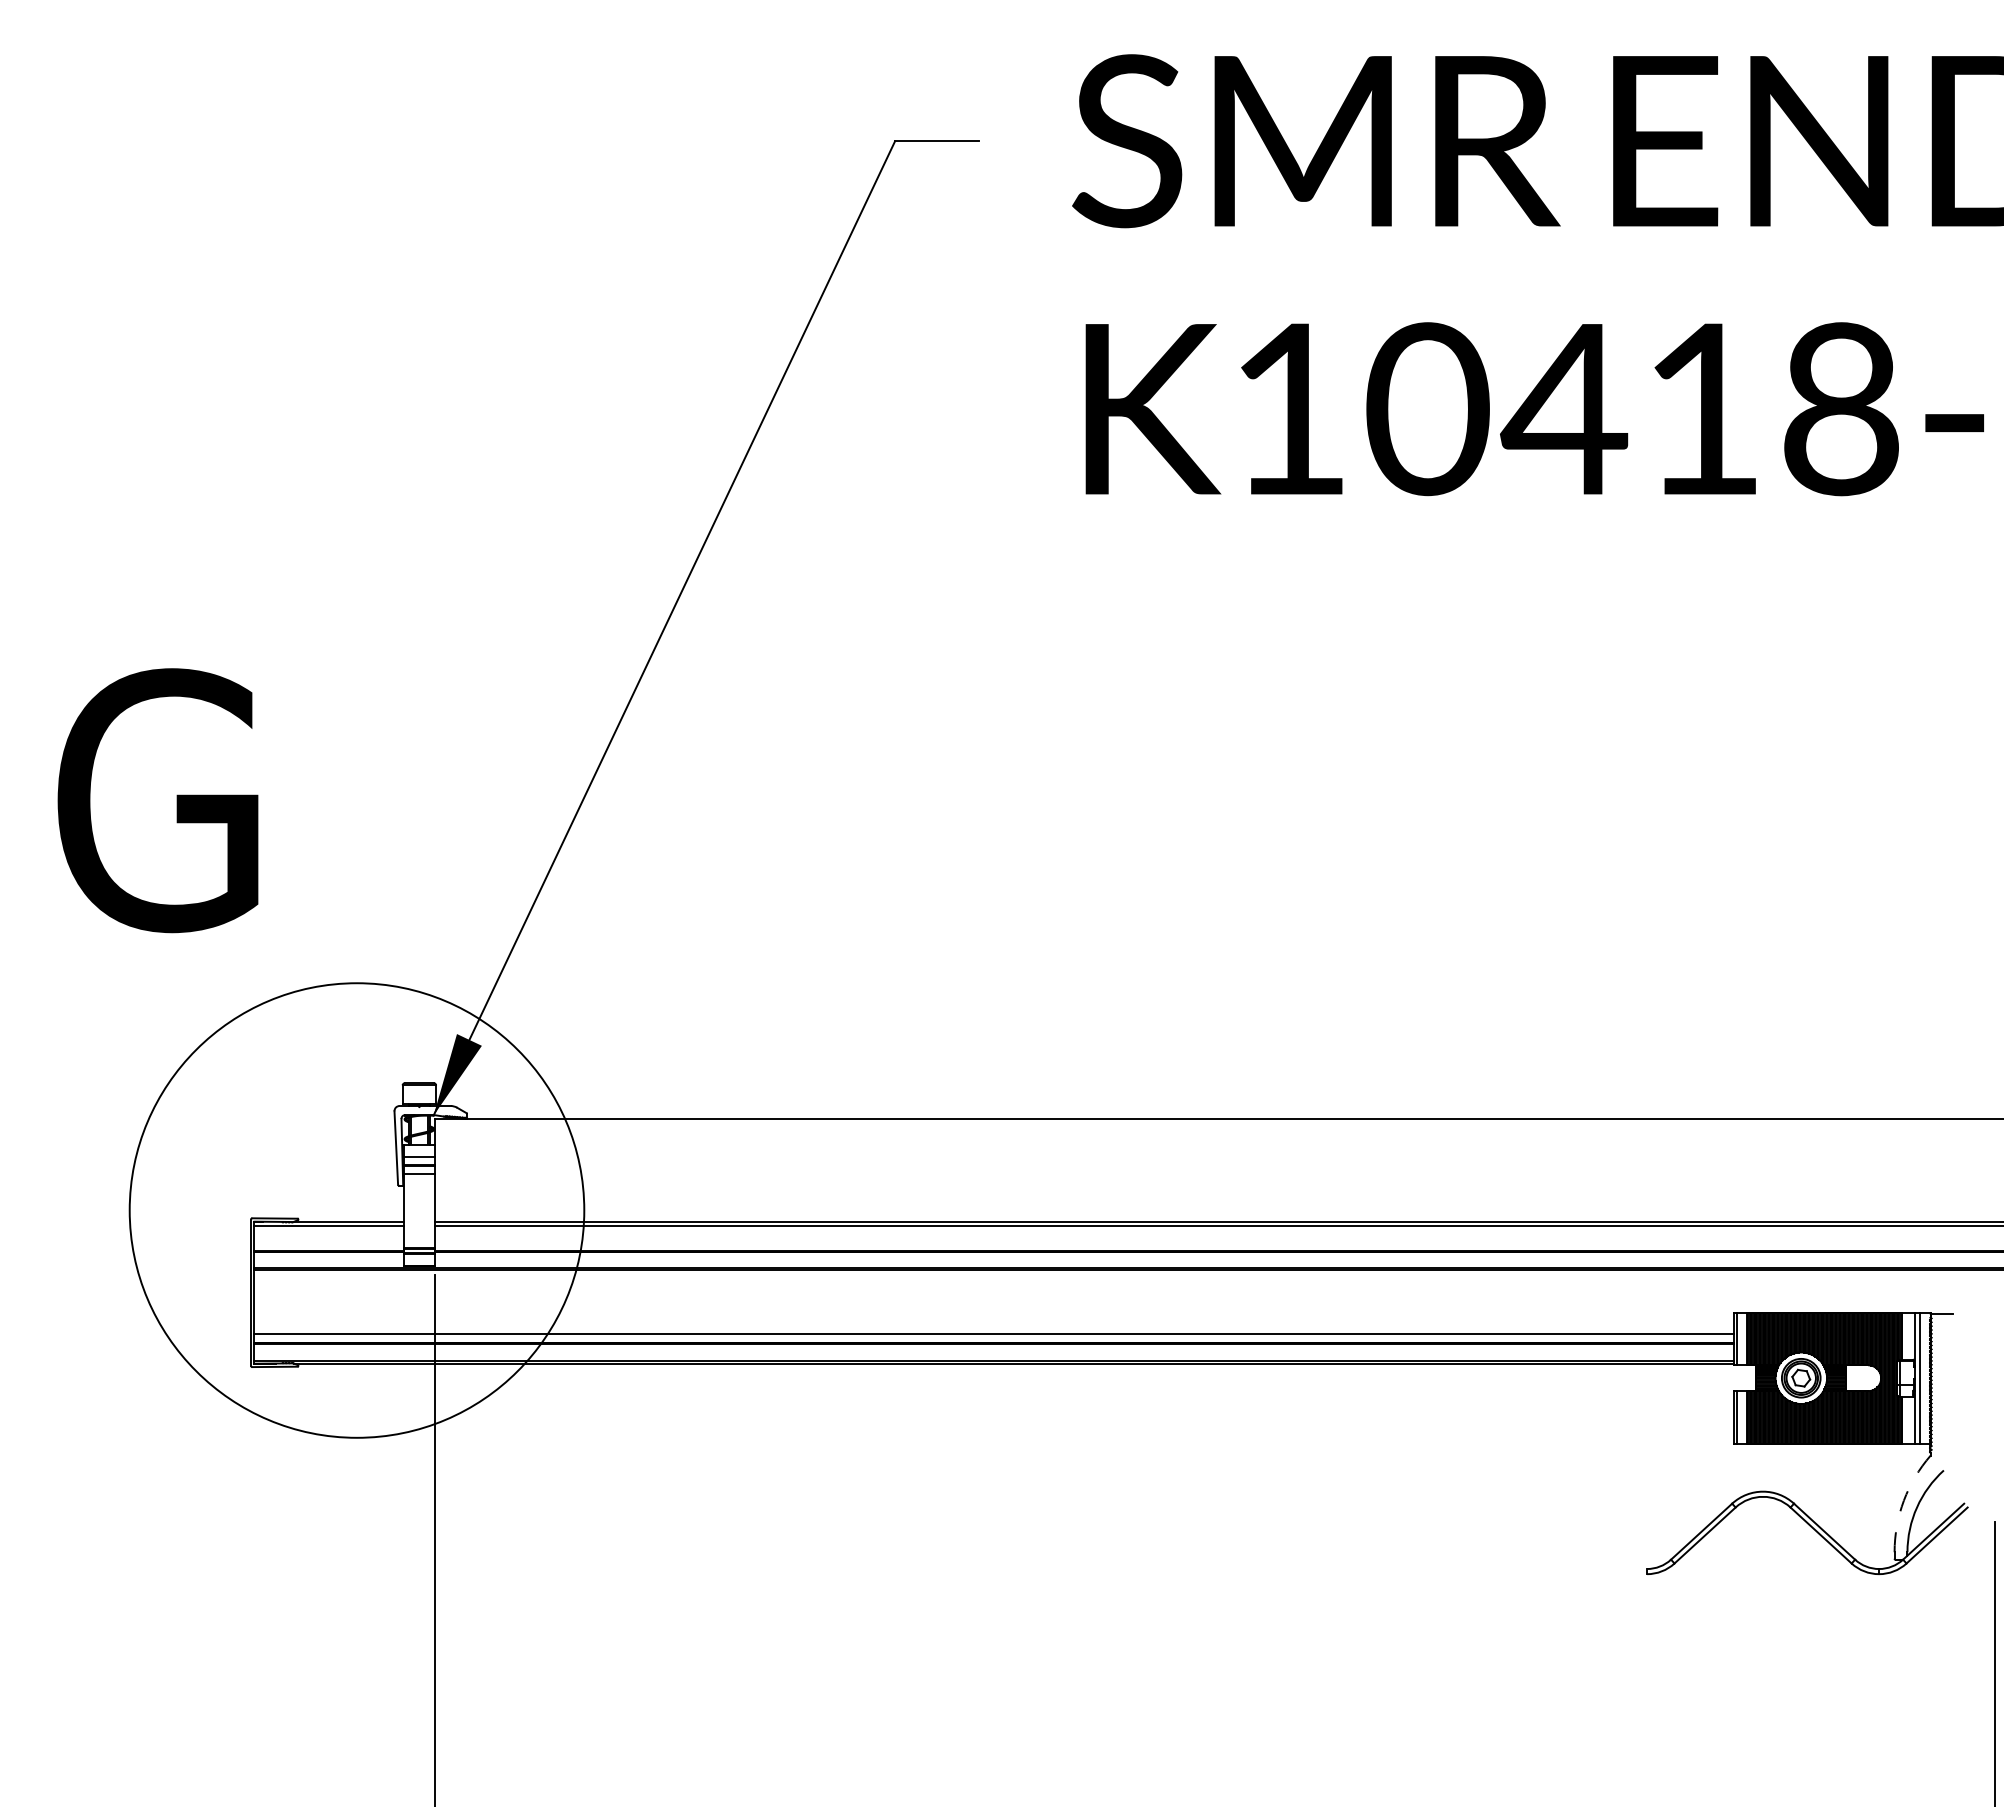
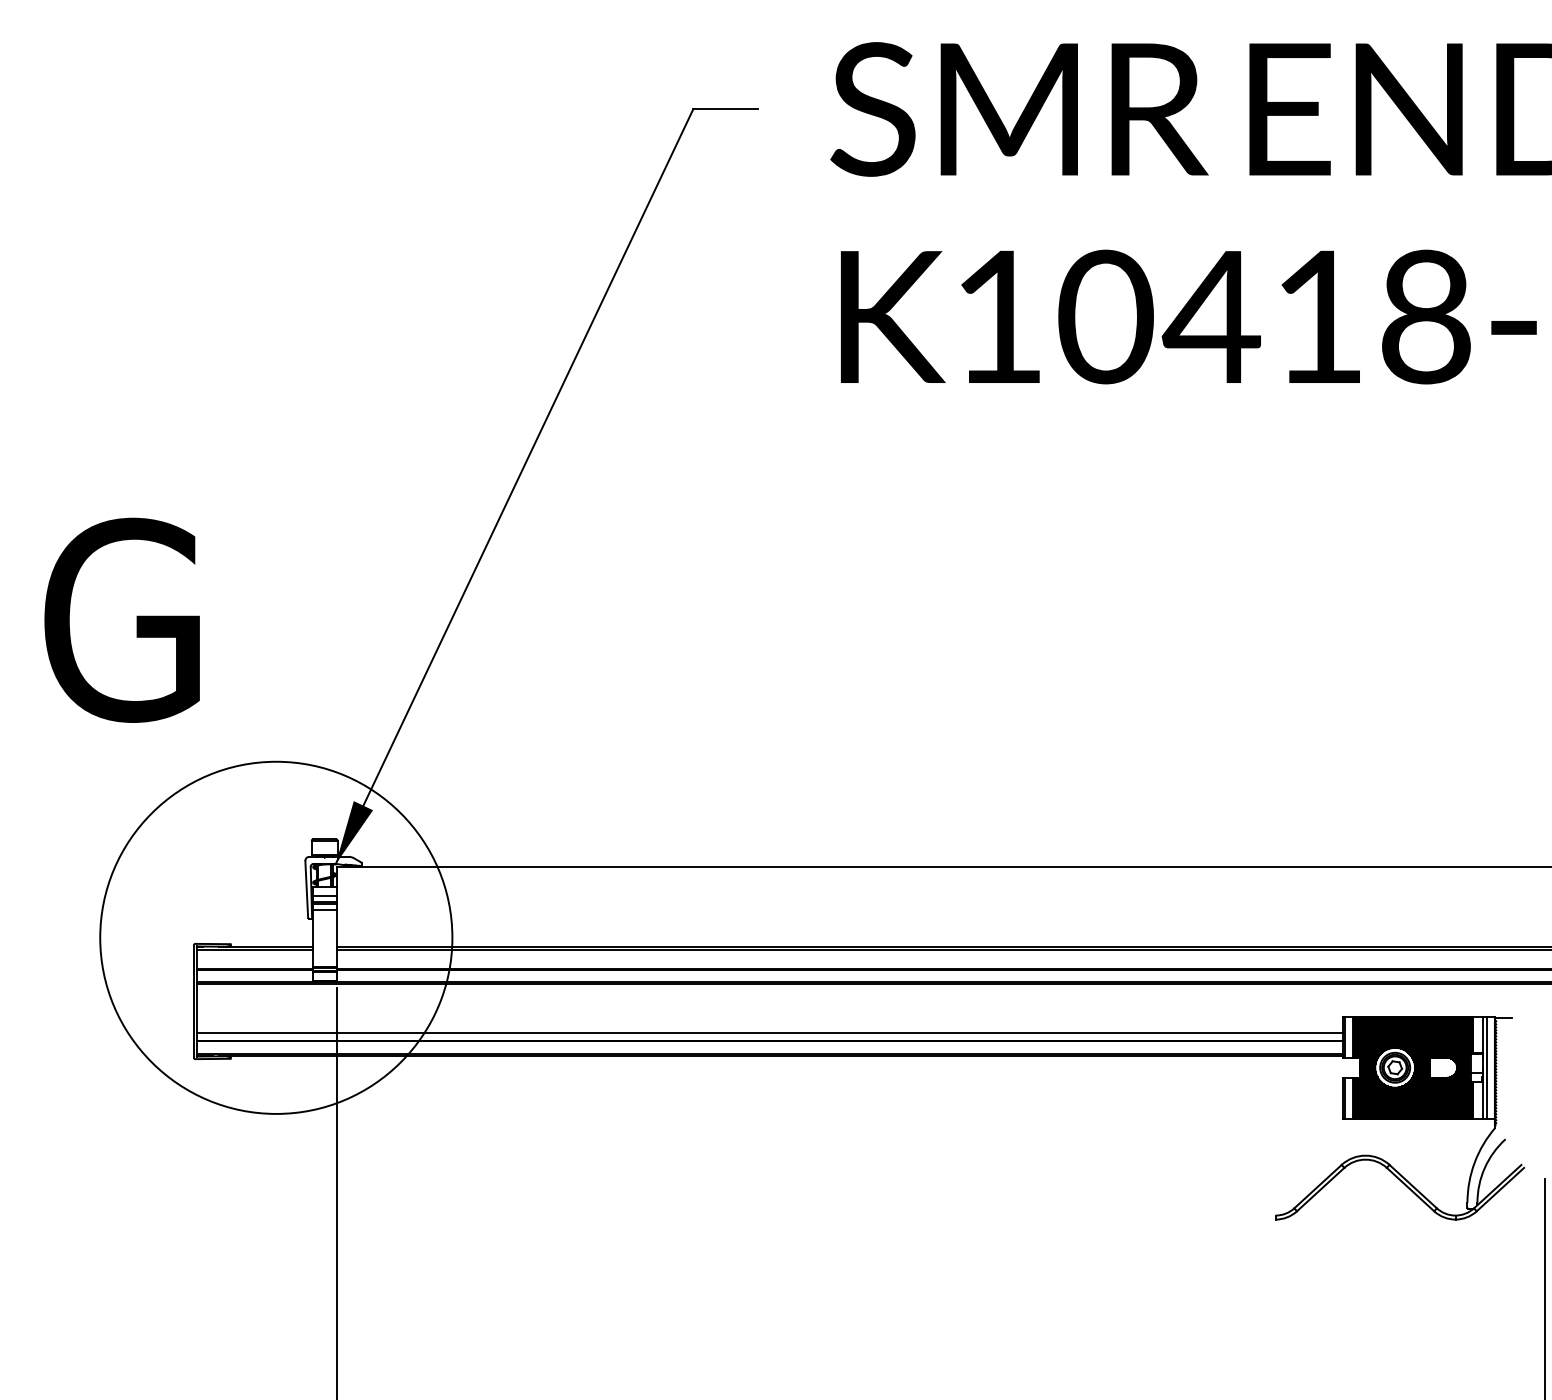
arc: (1903, 1500) -> (1474, 1162), dashed -> solid

